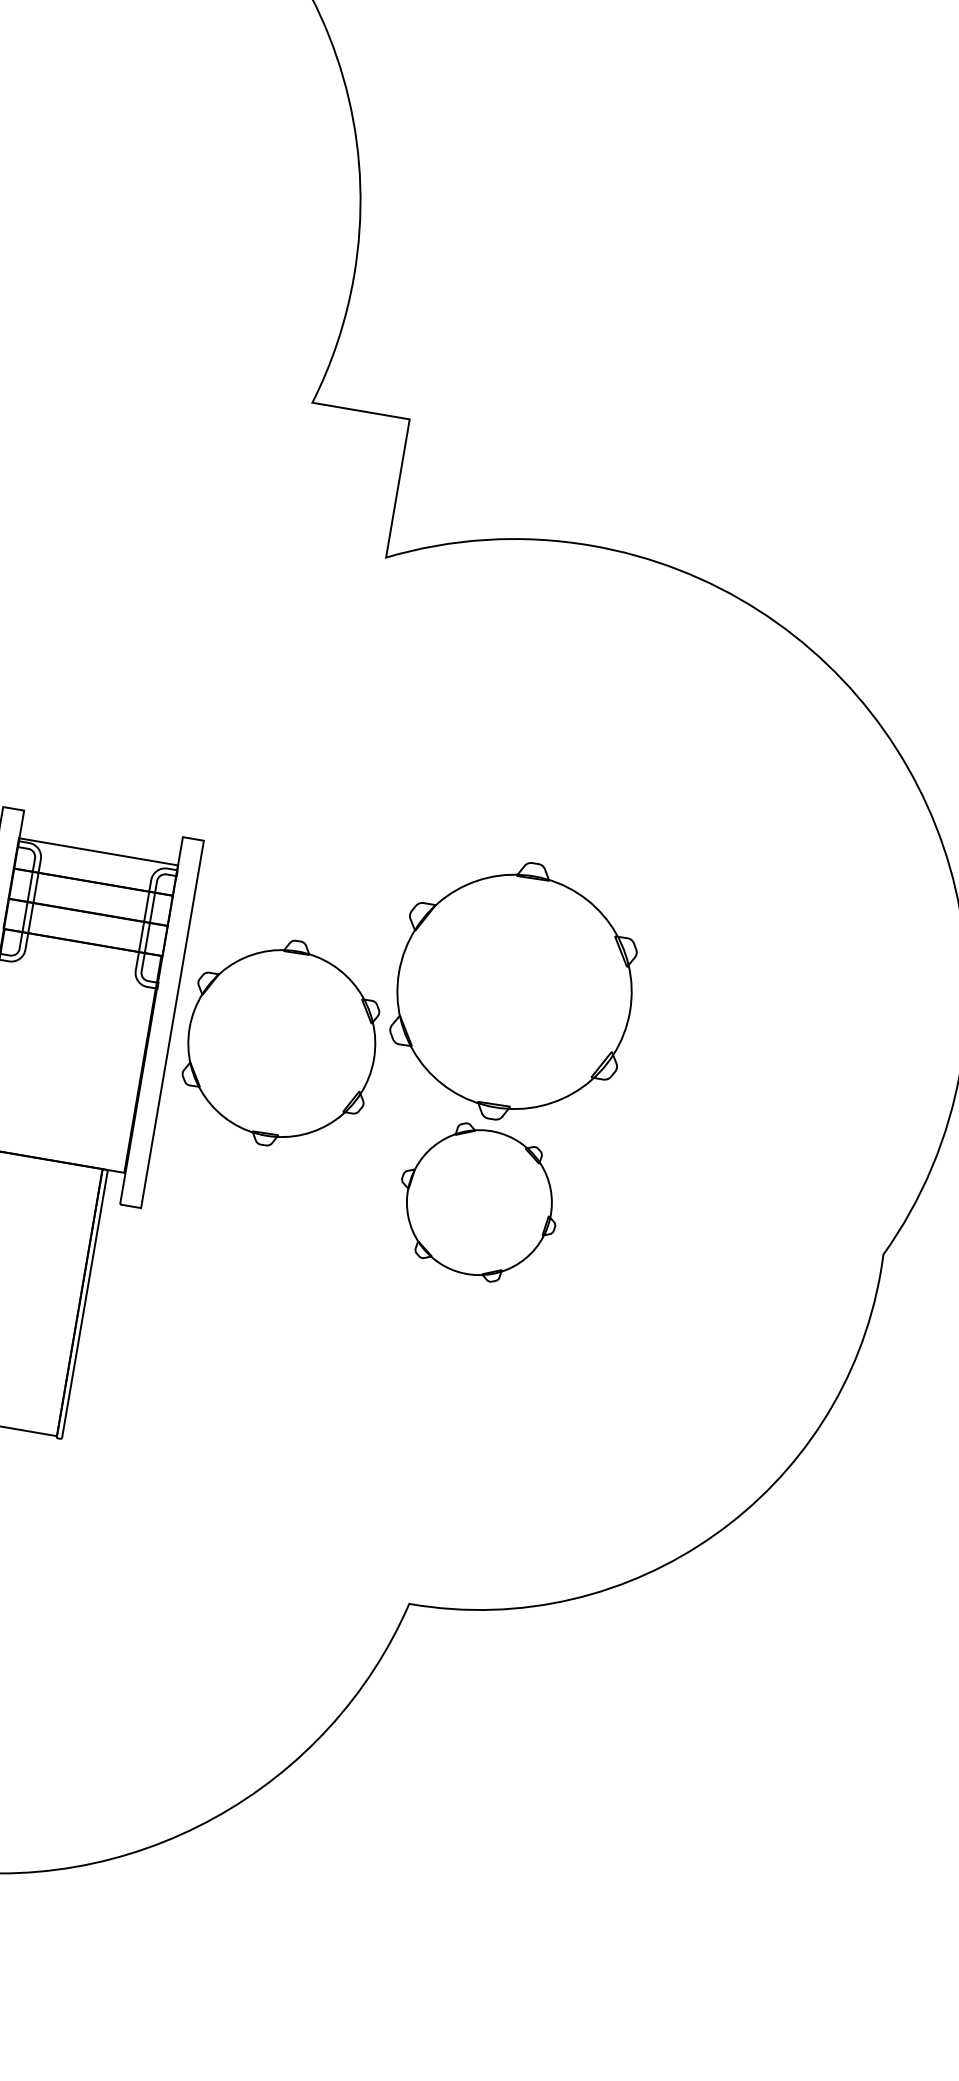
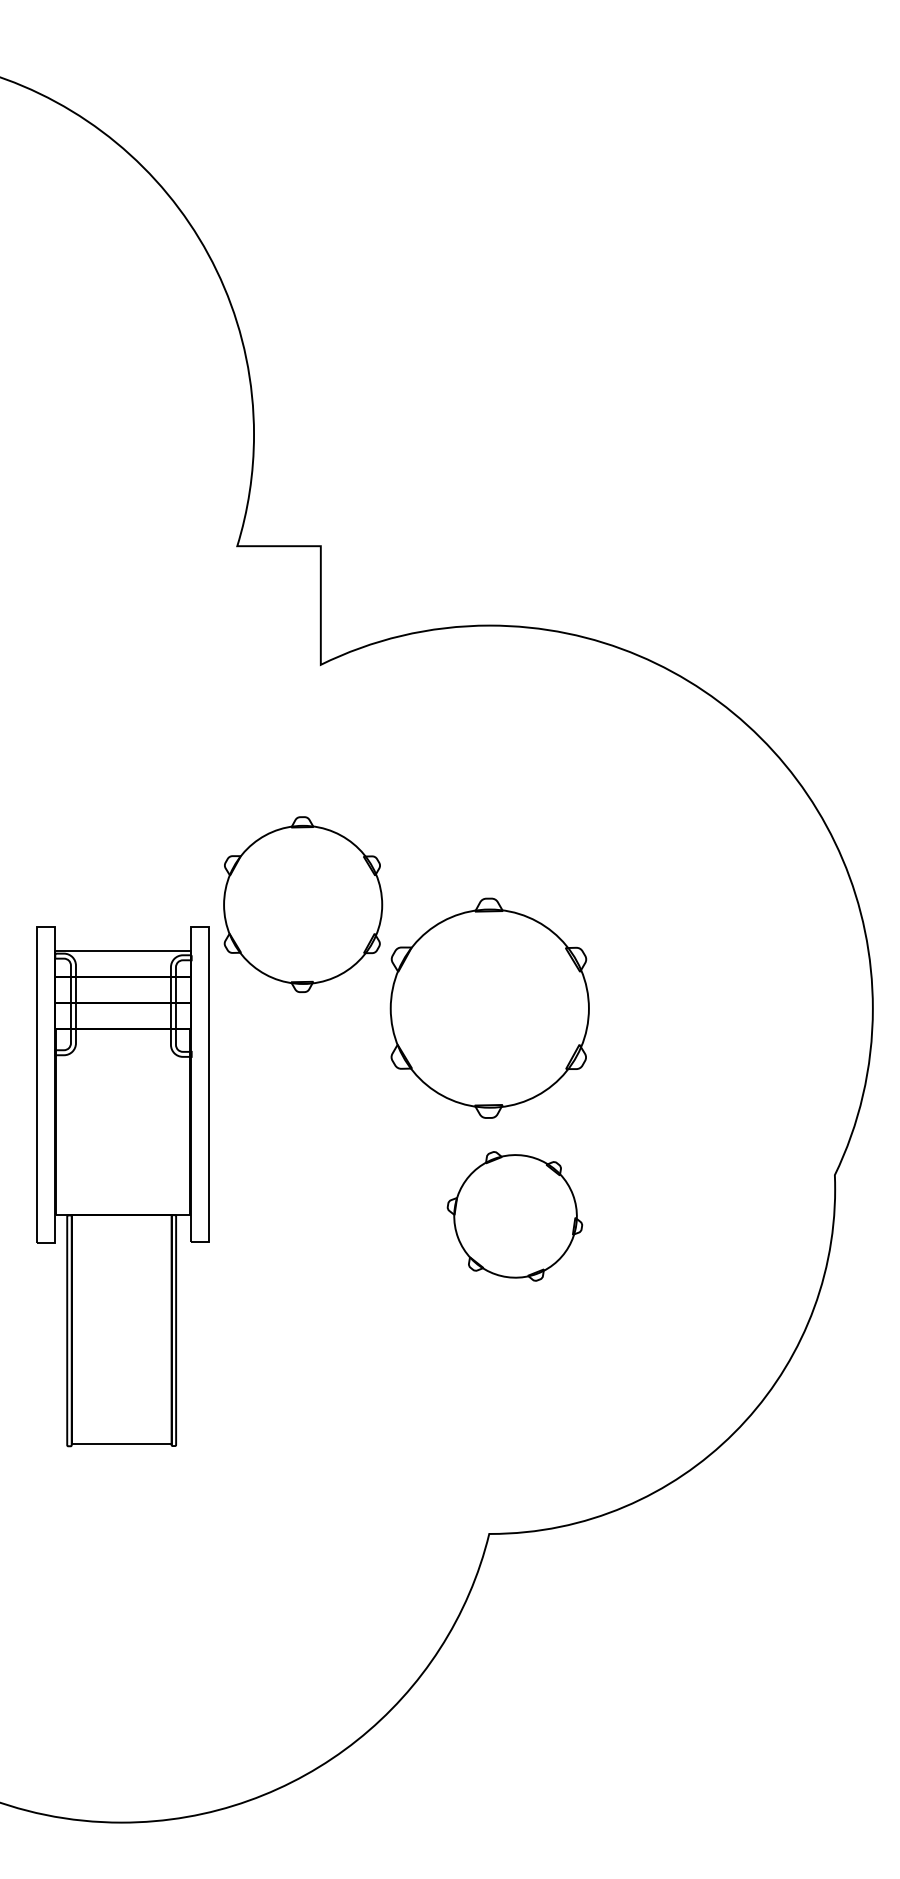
part: (282, 1043) -> (303, 904), moved
part: (478, 1202) -> (514, 1216), moved

